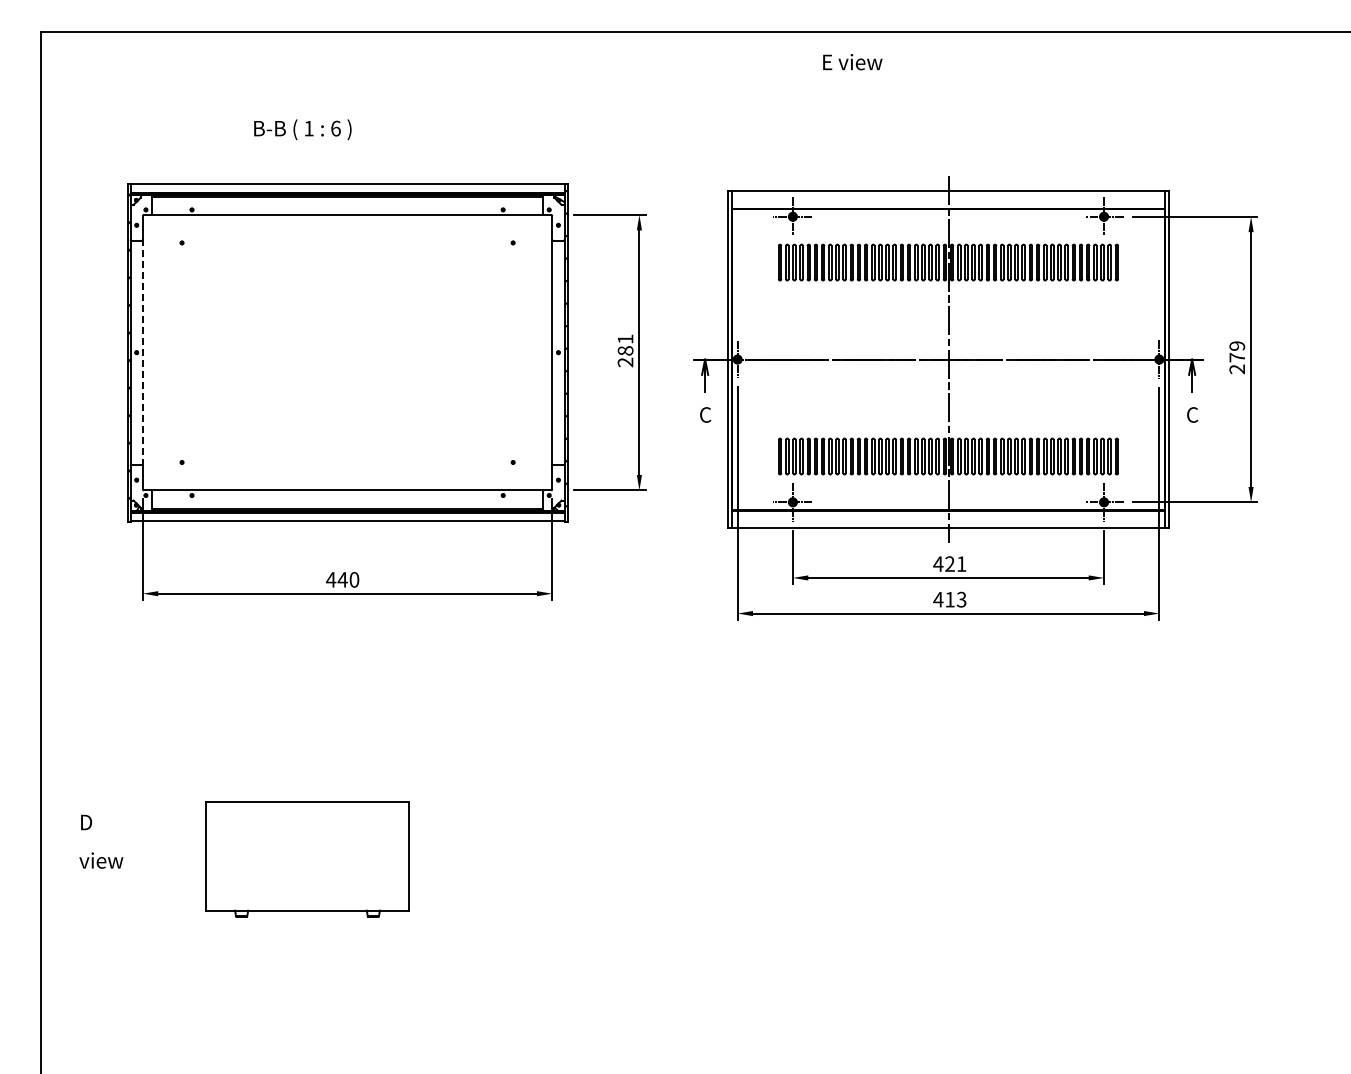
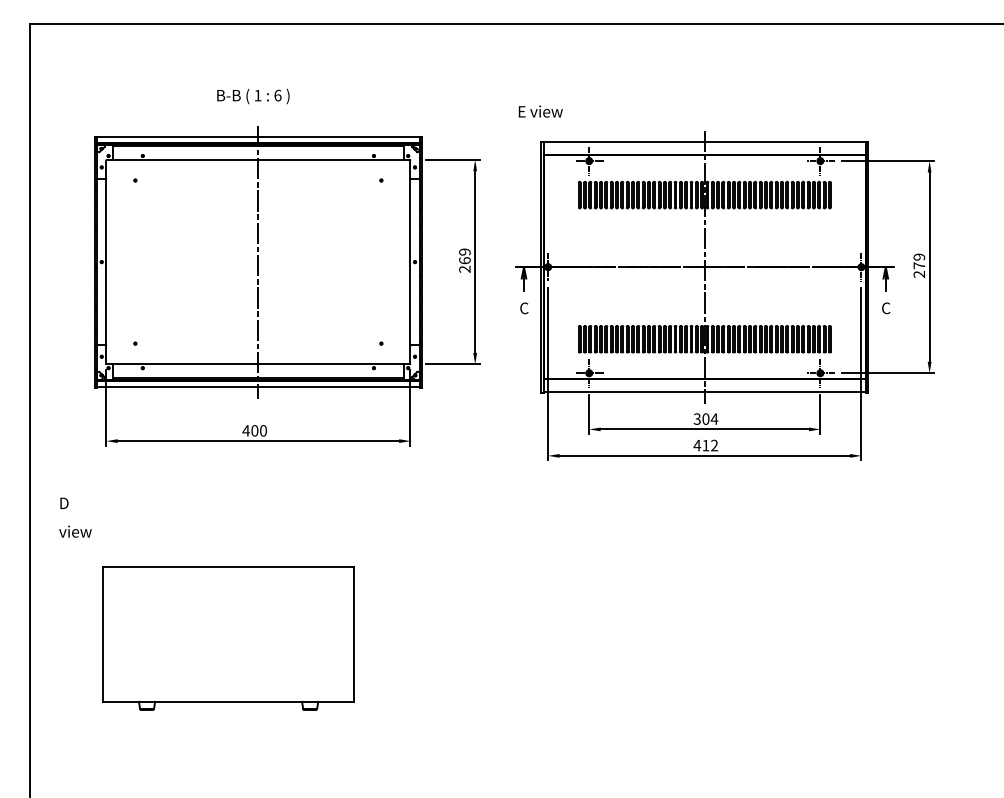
text: (852, 62) -> (540, 111), moved
text: (302, 129) -> (253, 96), moved
text: (625, 344) -> (464, 255), 281 -> 269
line: (142, 352) -> (106, 261), dashed -> solid
line: (347, 352) -> (258, 261), added
text: (949, 563) -> (705, 418), 421 -> 304
text: (342, 579) -> (254, 430), 440 -> 400
text: (961, 599) -> (714, 445), 413 -> 412
text: (101, 841) -> (75, 517), moved
part: (307, 859) -> (228, 638), size x1.67

